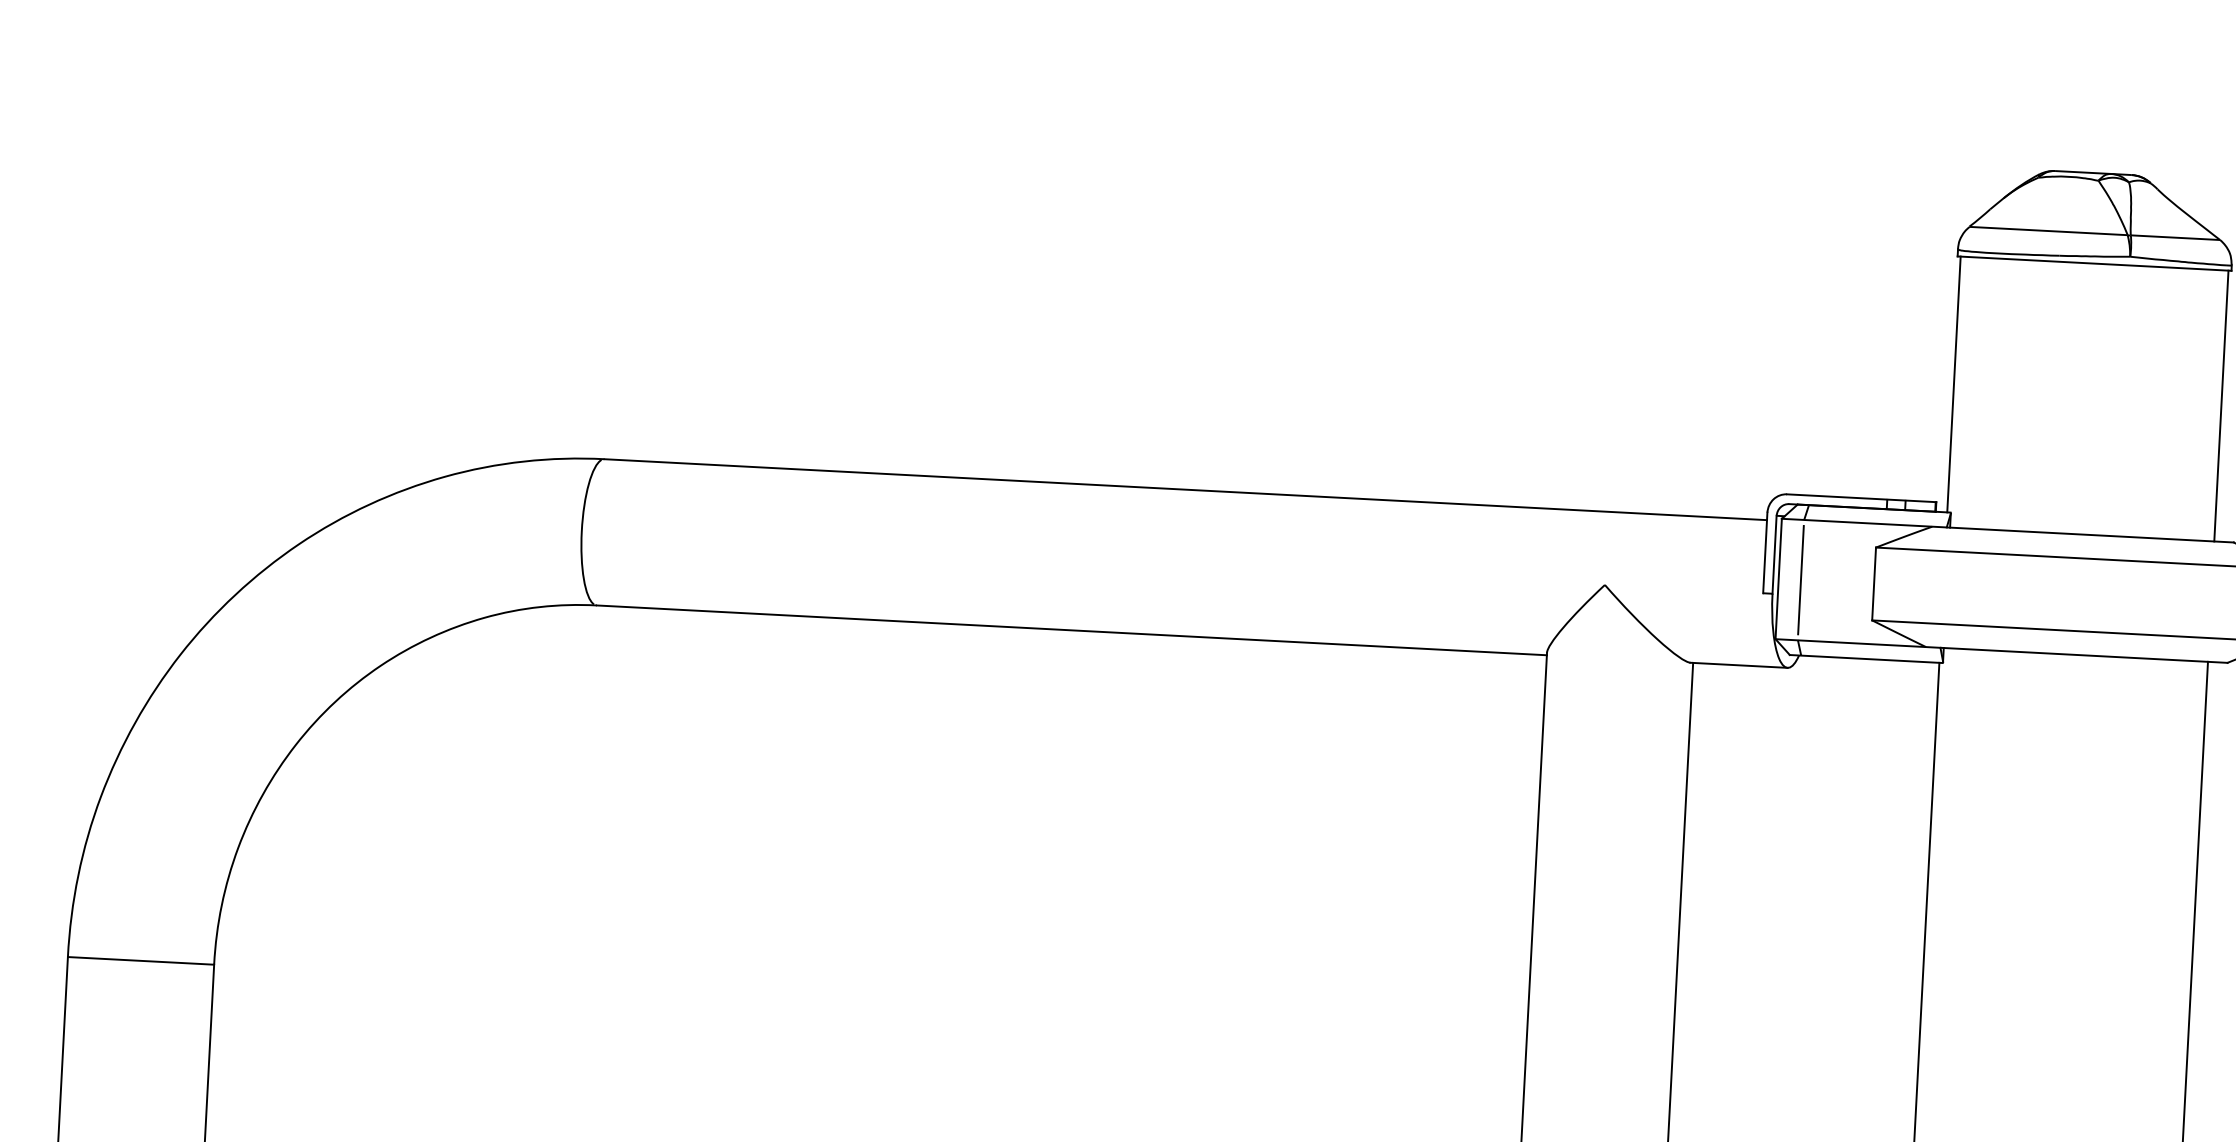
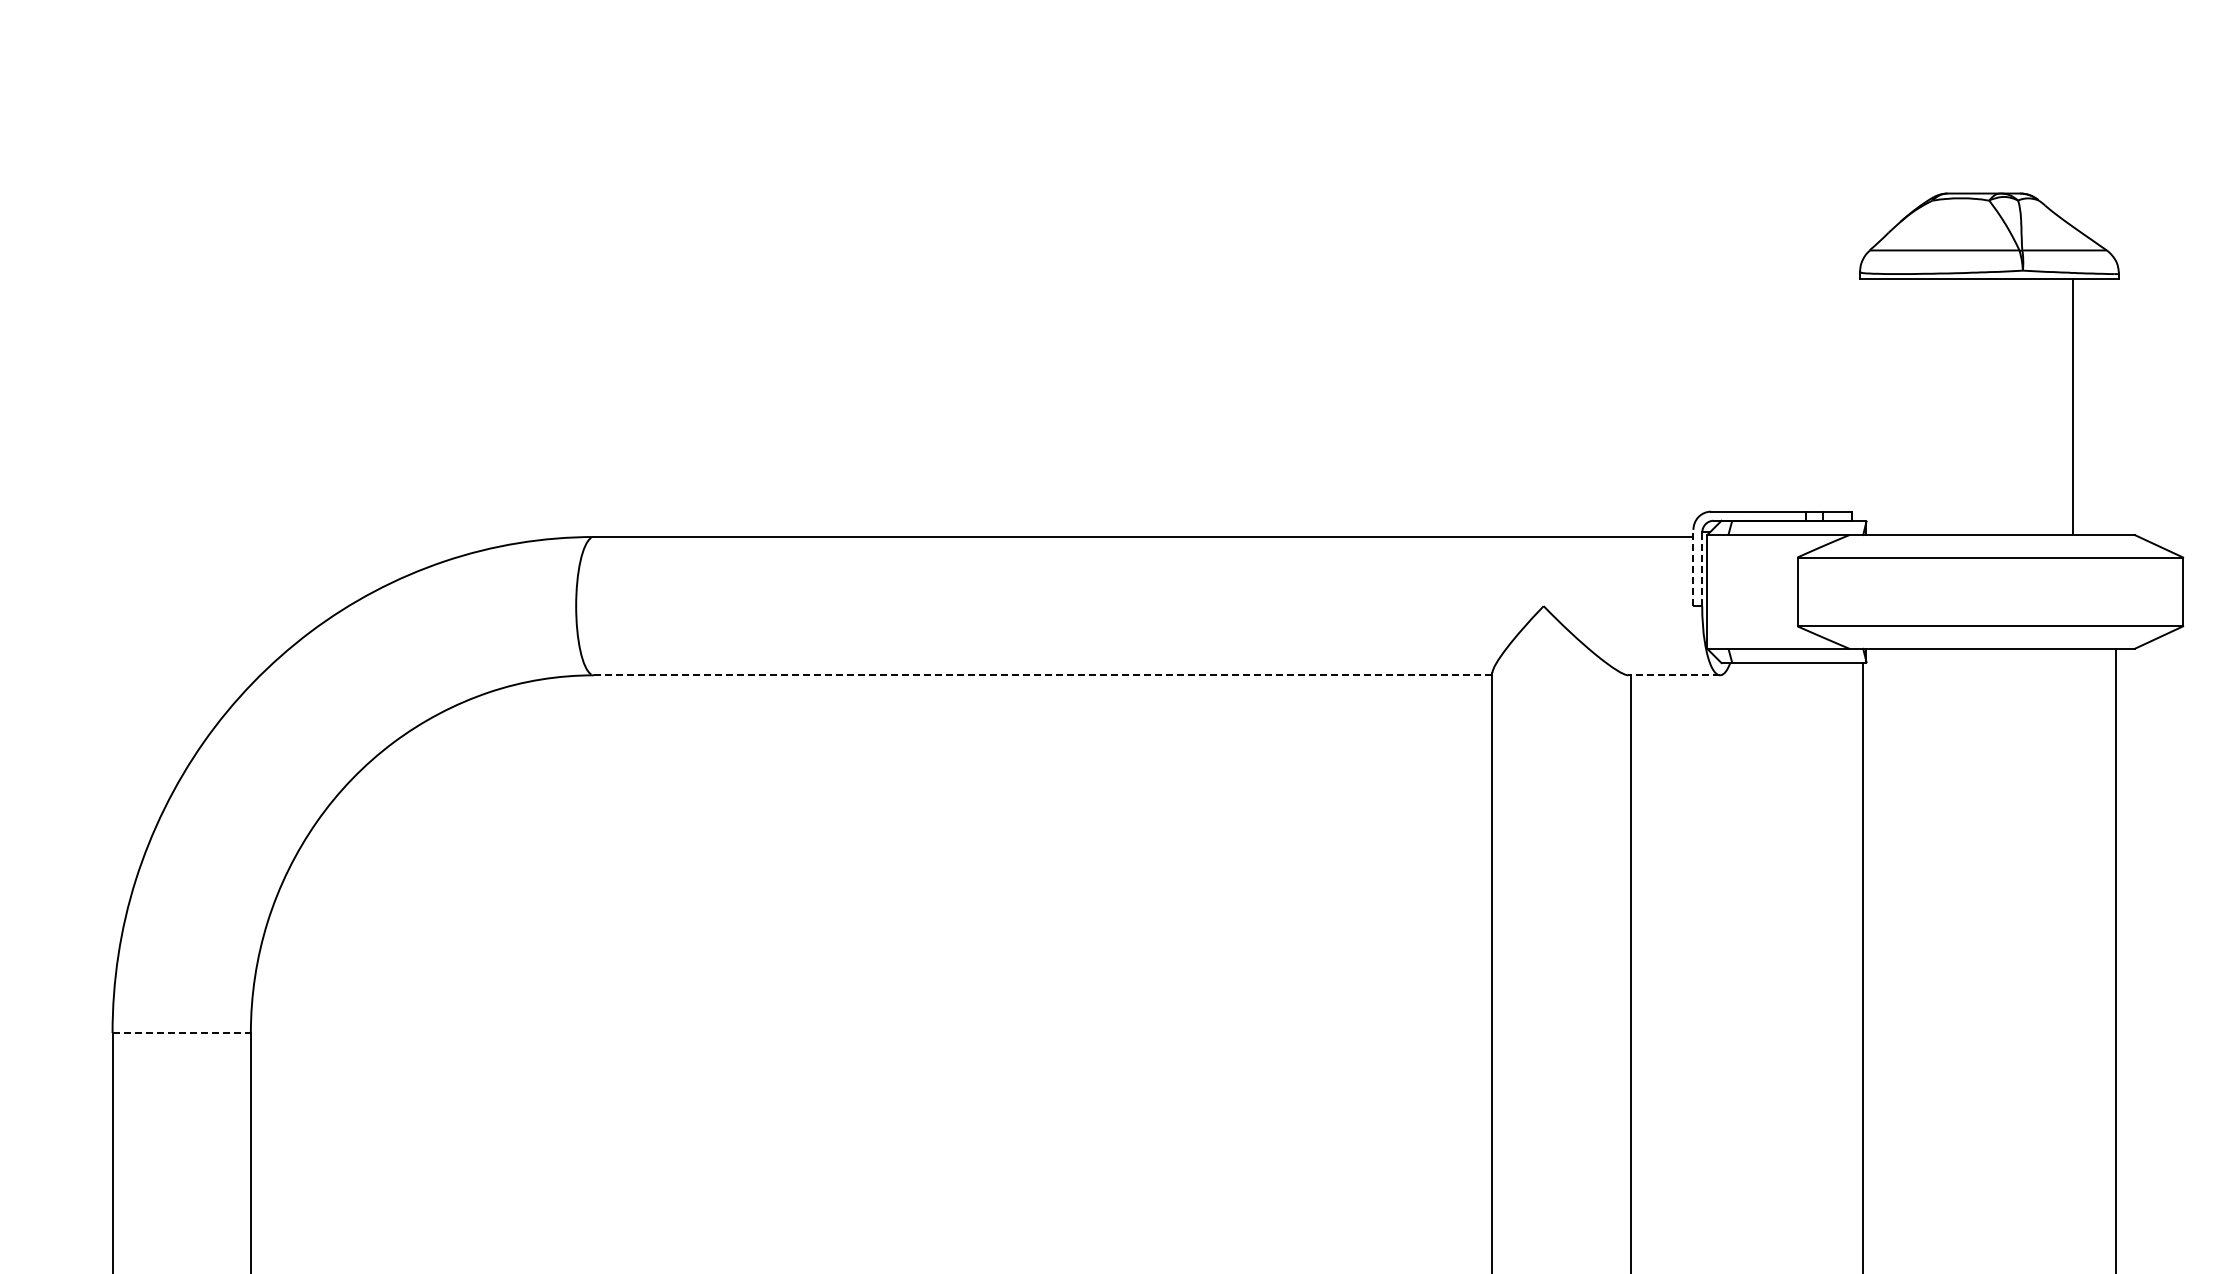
line: (1953, 384) -> (1862, 399), removed
line: (2221, 405) -> (2073, 406), moved
line: (1765, 552) -> (1693, 567), solid -> dashed
line: (1774, 554) -> (1702, 569), solid -> dashed
line: (1801, 579) -> (1728, 591), removed
line: (1071, 630) -> (1042, 675), solid -> dashed
line: (1739, 665) -> (1674, 675), solid -> dashed
line: (141, 961) -> (182, 1033), solid -> dashed

